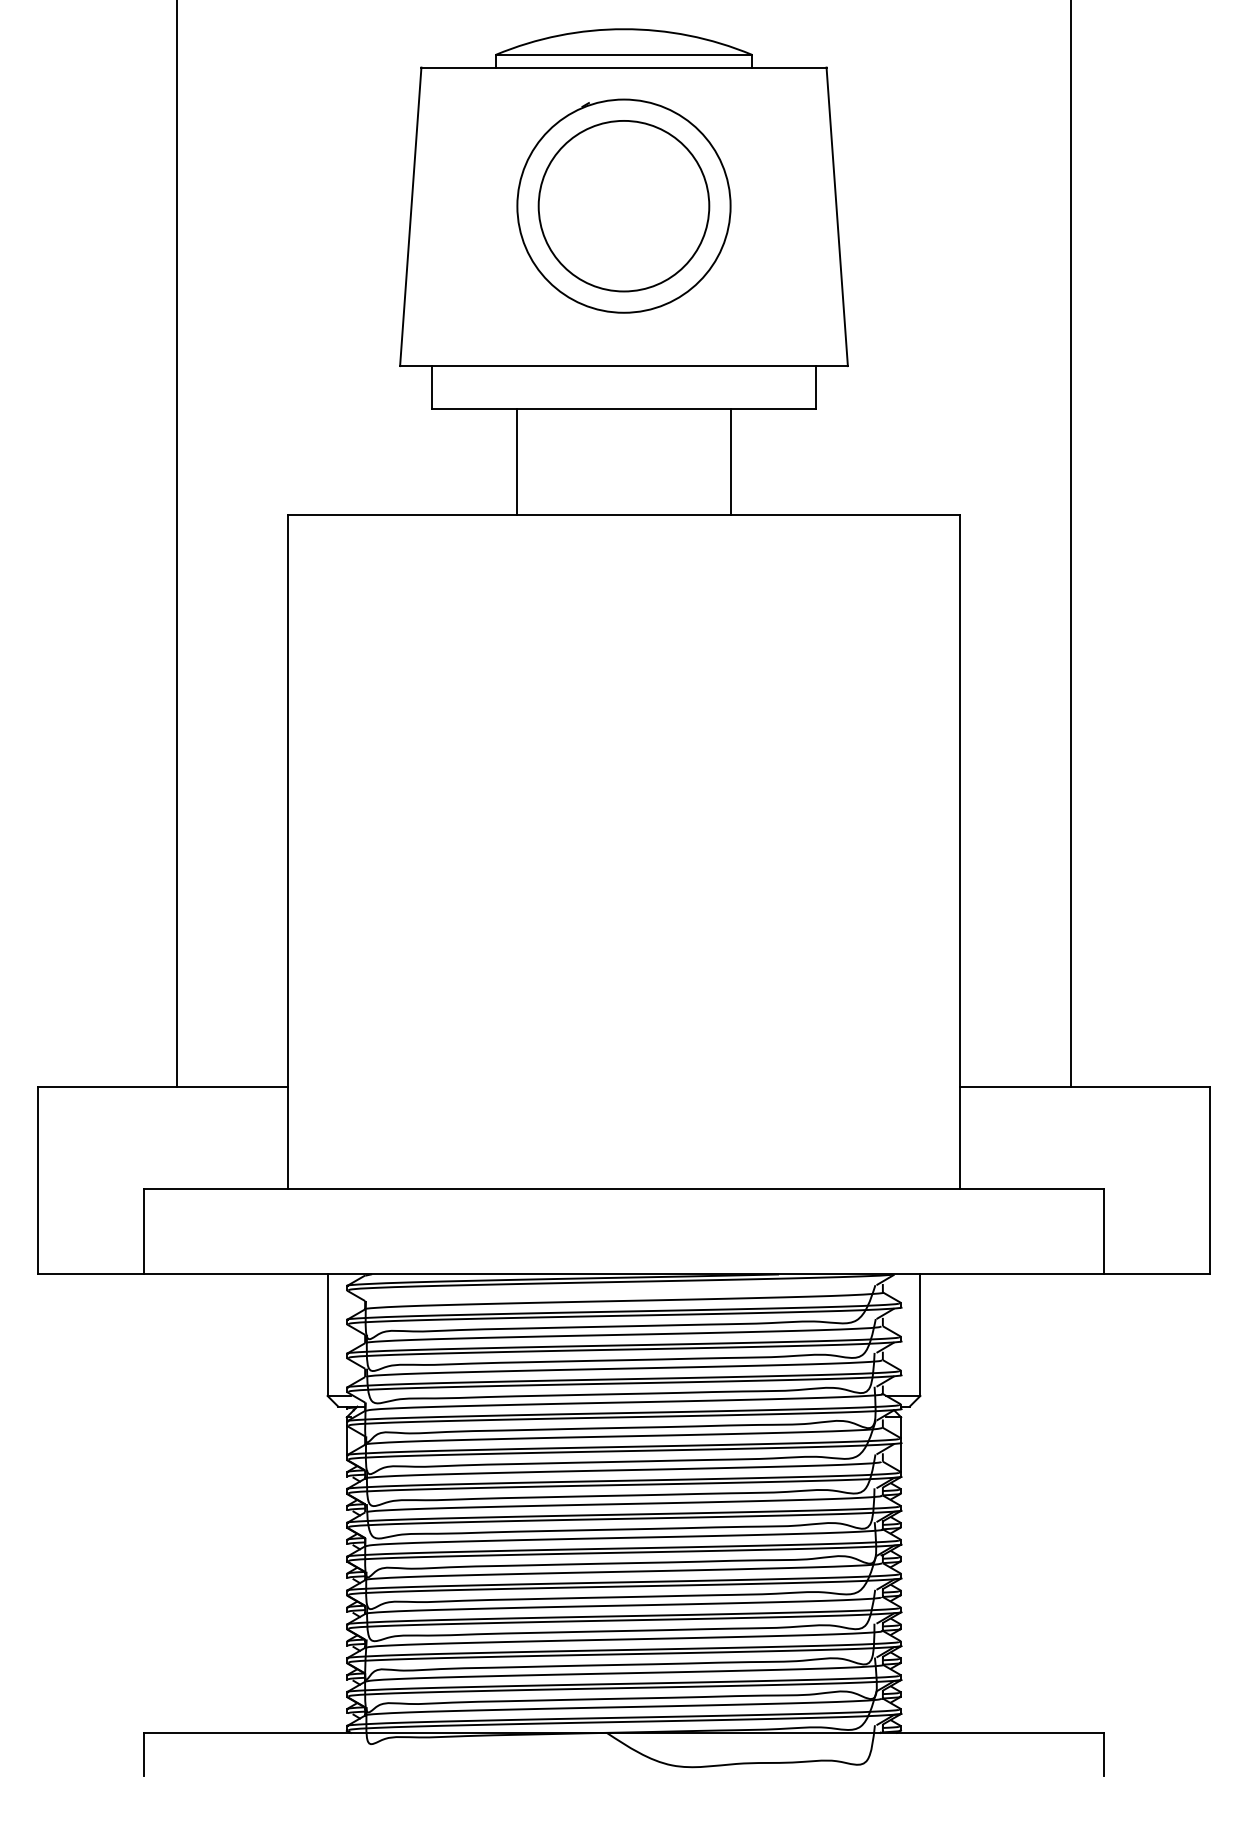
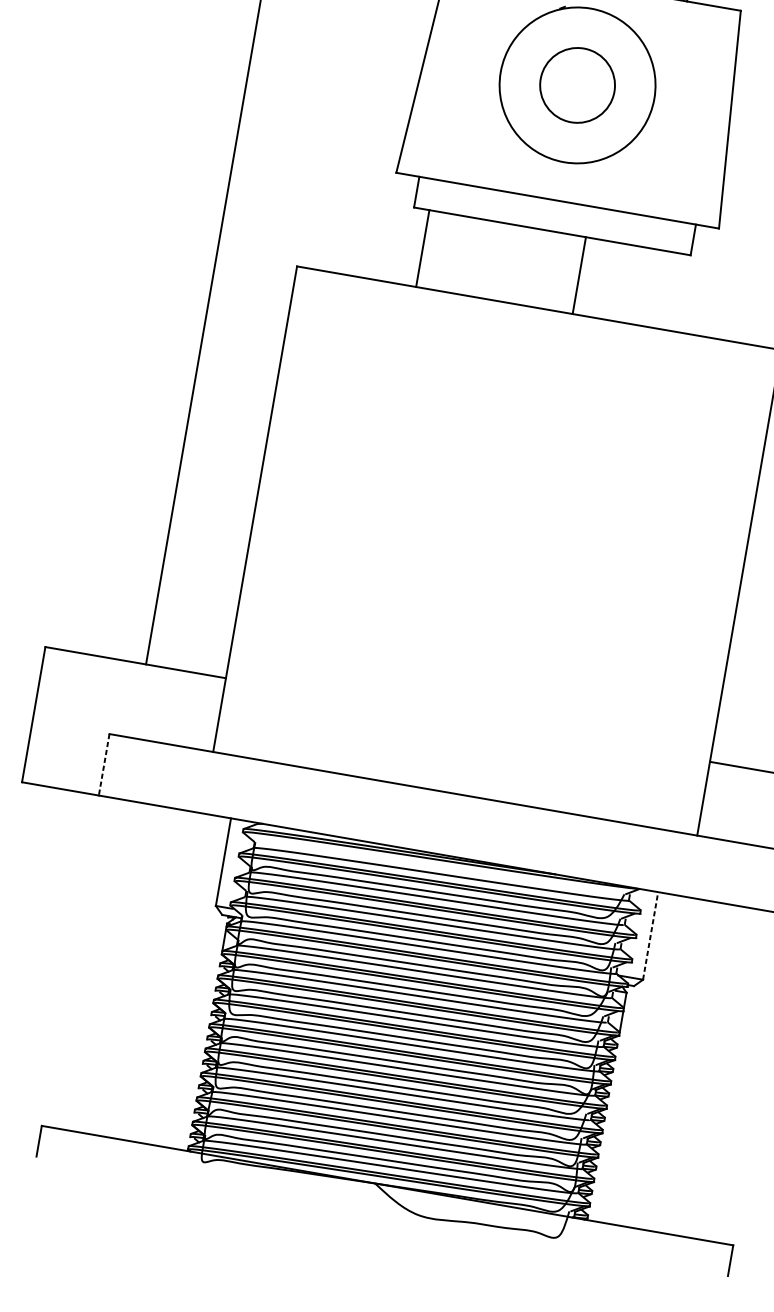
circle: (623, 205) -> (577, 84), size x0.6
line: (517, 461) -> (422, 248), moved
line: (730, 461) -> (579, 275), moved
line: (144, 1231) -> (104, 764), solid -> dashed
line: (920, 1335) -> (650, 936), solid -> dashed

